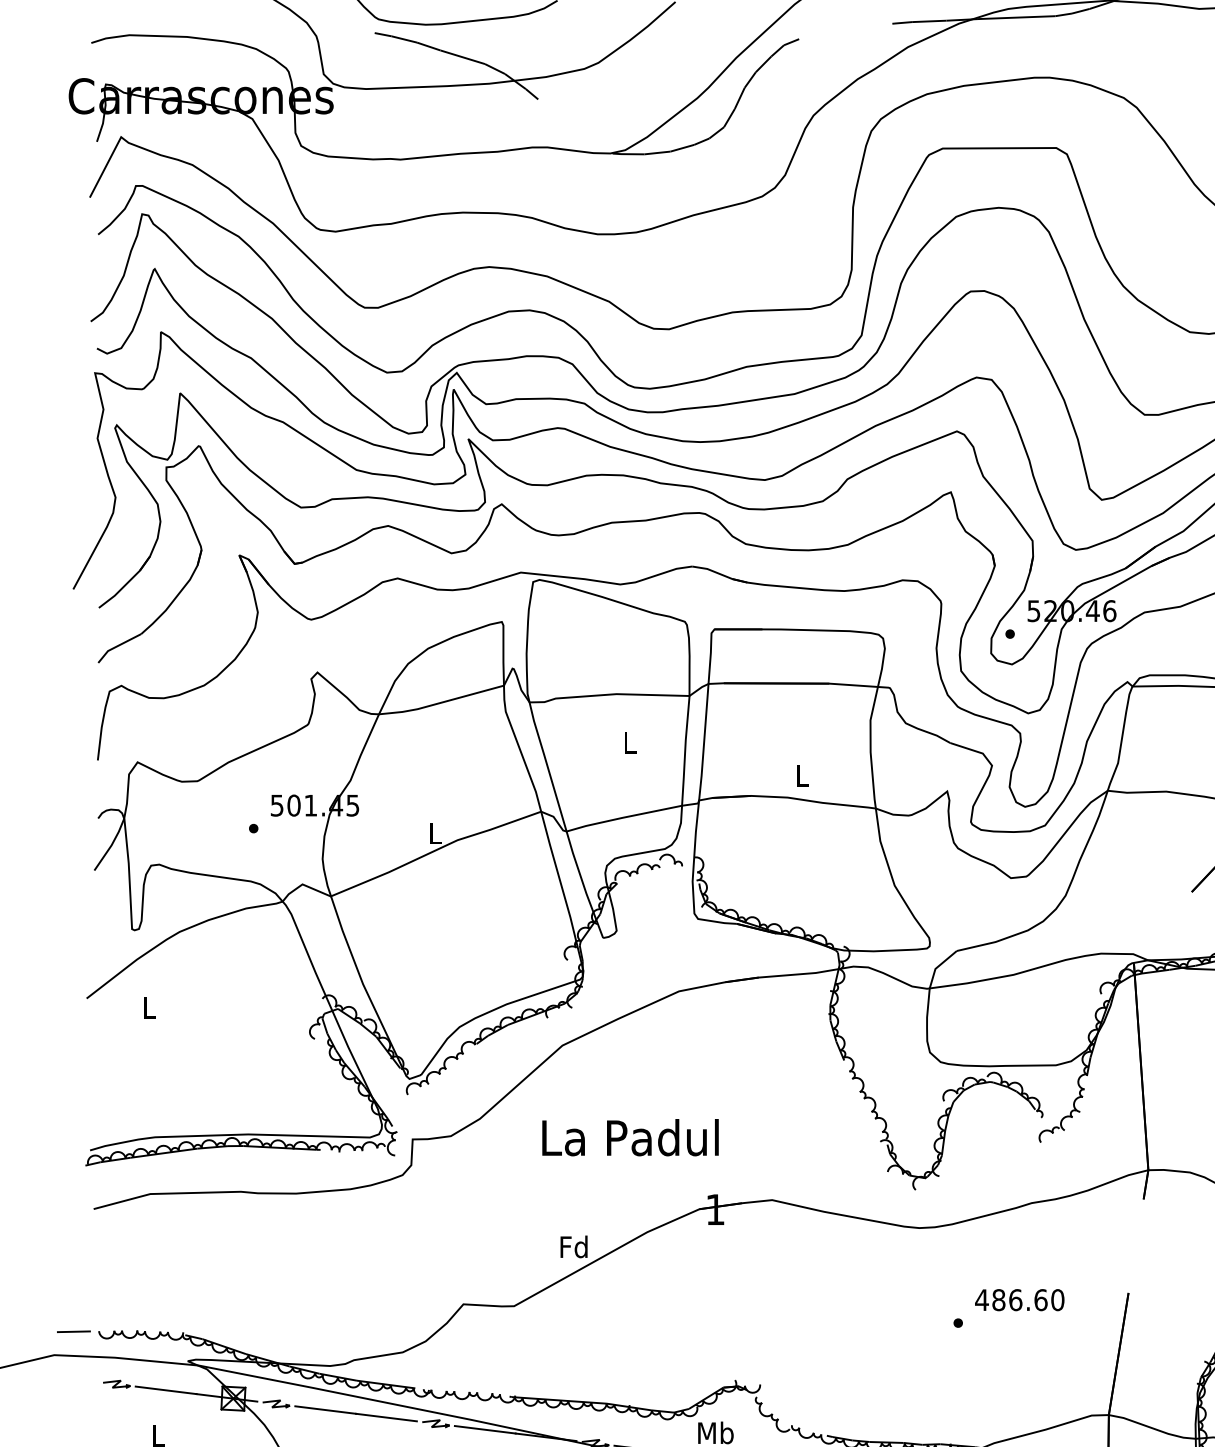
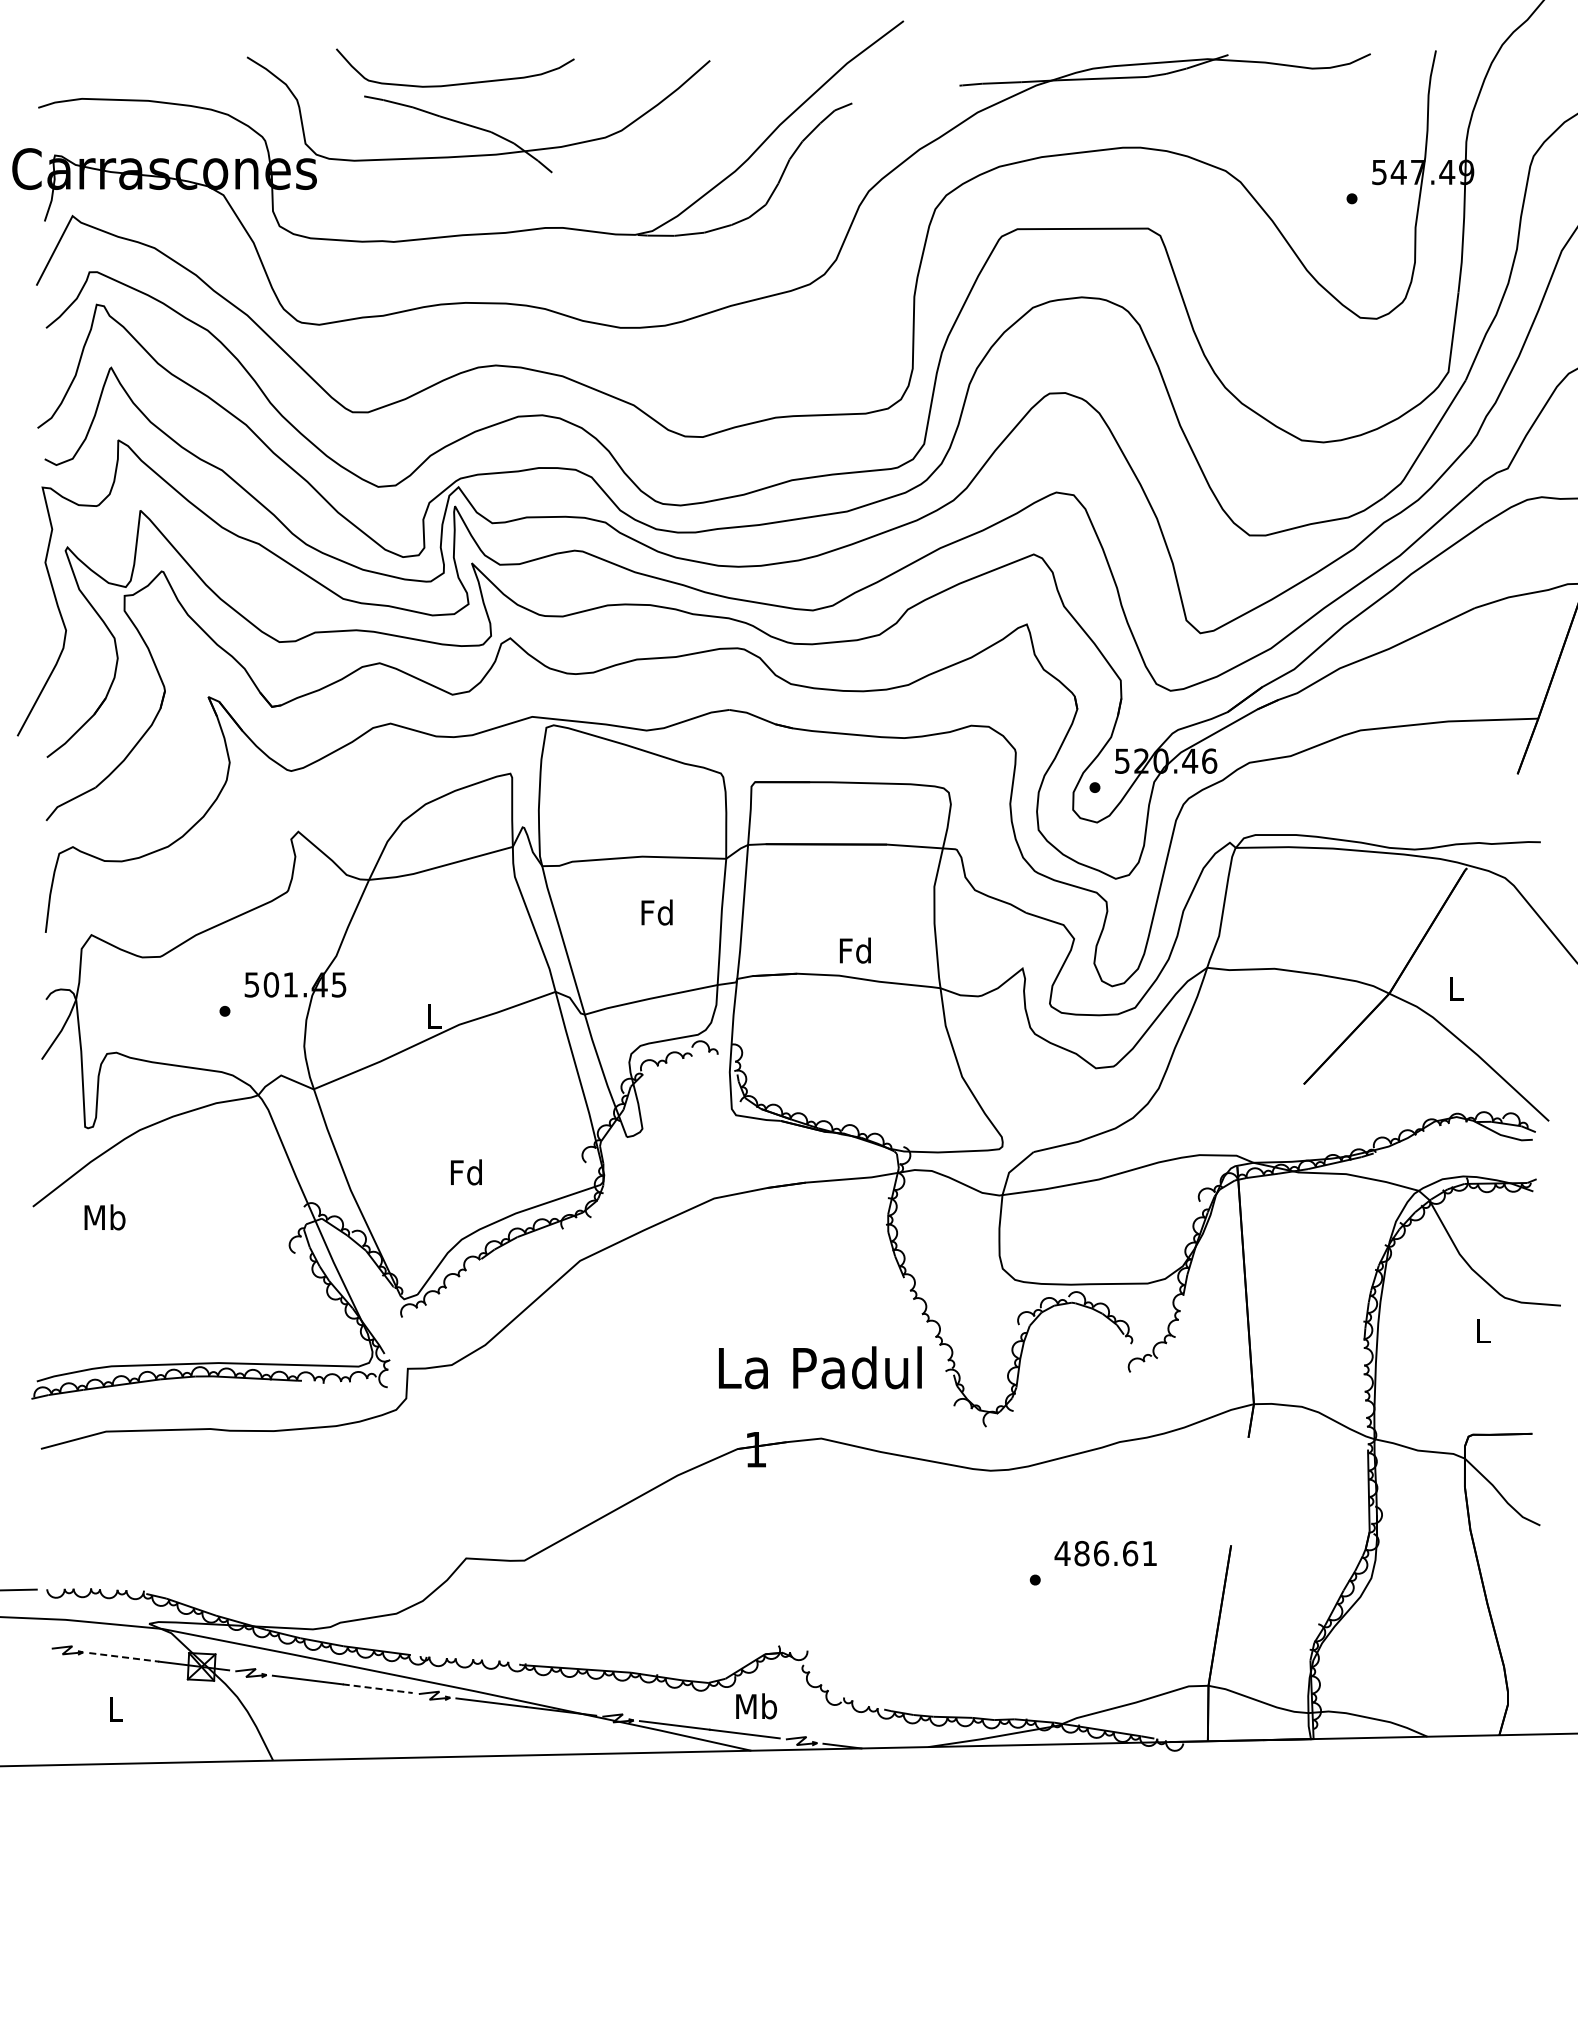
text: (628, 742) -> (656, 912), L -> Fd
text: (801, 775) -> (854, 950), L -> Fd
text: (148, 1007) -> (104, 1217), L -> Mb
text: (630, 1137) -> (820, 1367), moved
text: (574, 1246) -> (466, 1172), moved
text: (1057, 1300) -> (1149, 1553), 486.60 -> 486.61
line: (166, 1390) -> (124, 1657), solid -> dashed
line: (387, 1417) -> (378, 1688), solid -> dashed

